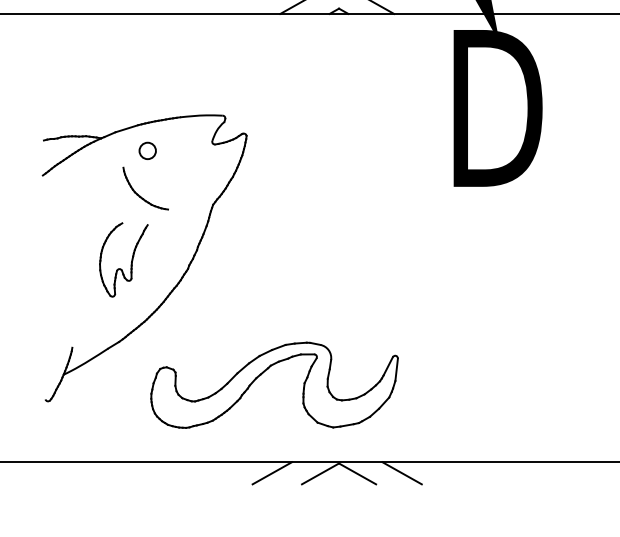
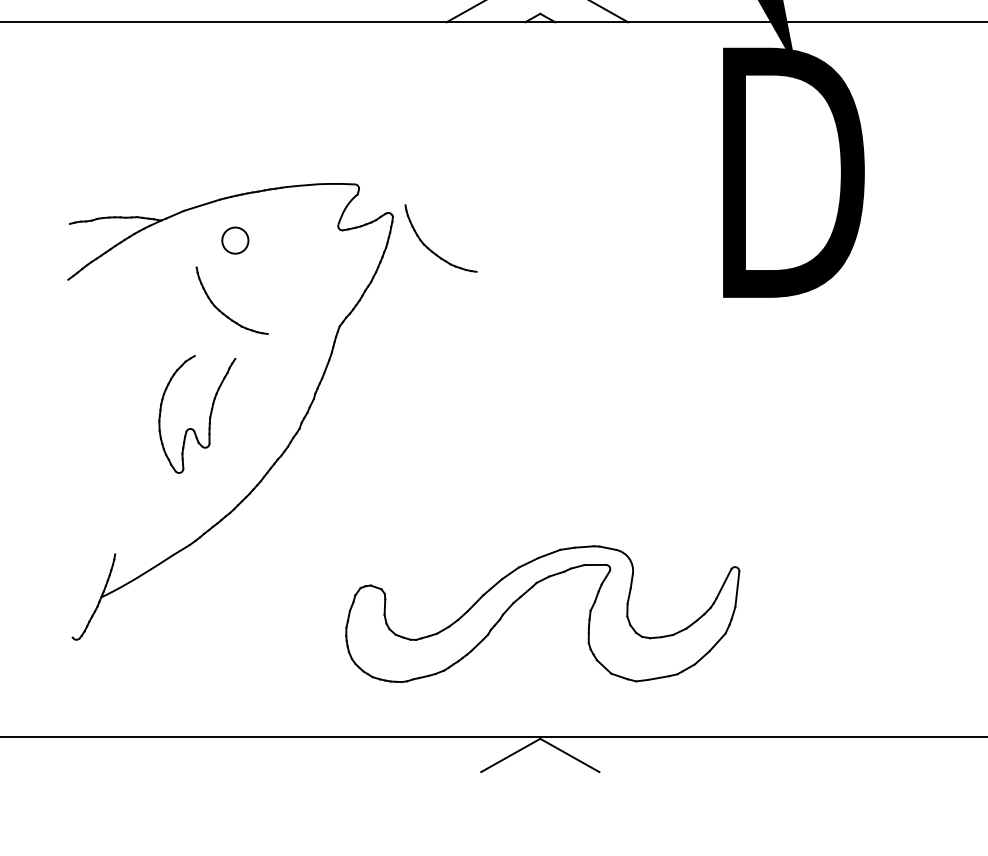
part: (271, 156) -> (432, 249), added
part: (263, 373) -> (525, 595), moved
line: (272, 473) -> (434, 754), removed
line: (401, 473) -> (639, 754), removed

